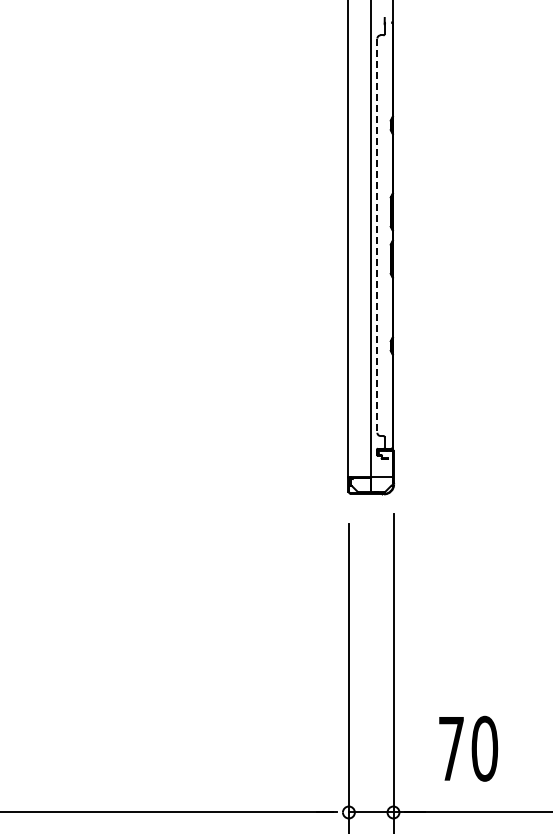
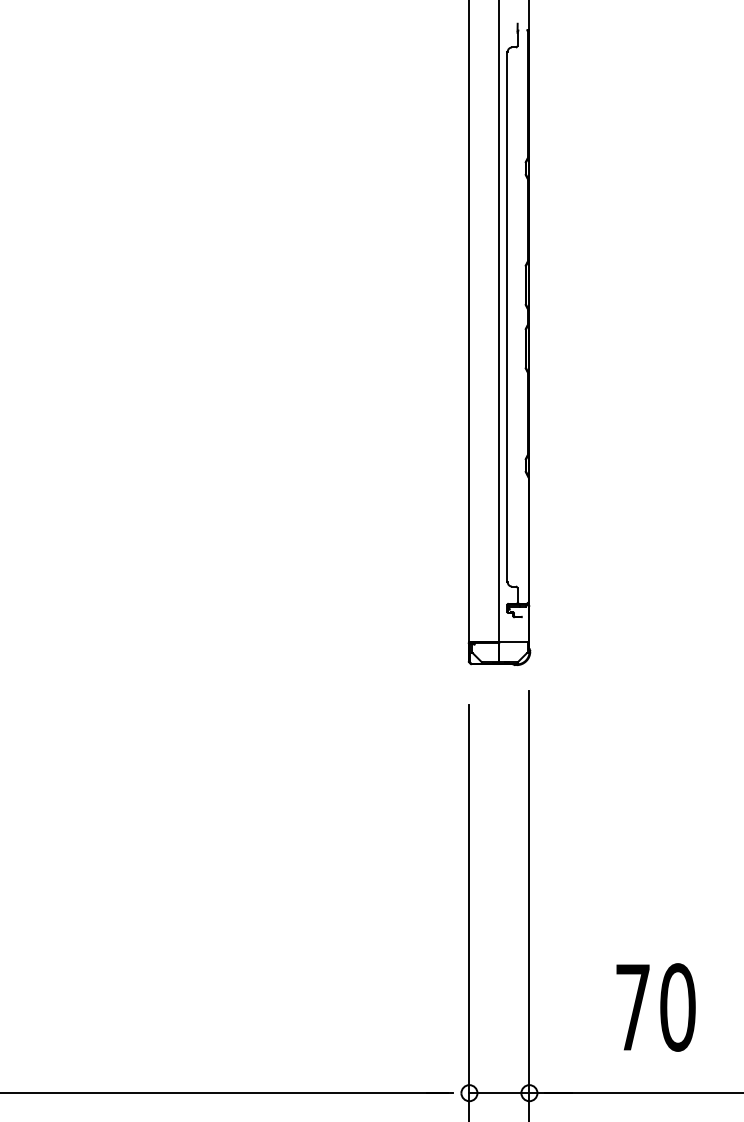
line: (377, 236) -> (507, 318), dashed -> solid
text: (468, 748) -> (655, 1007), moved

